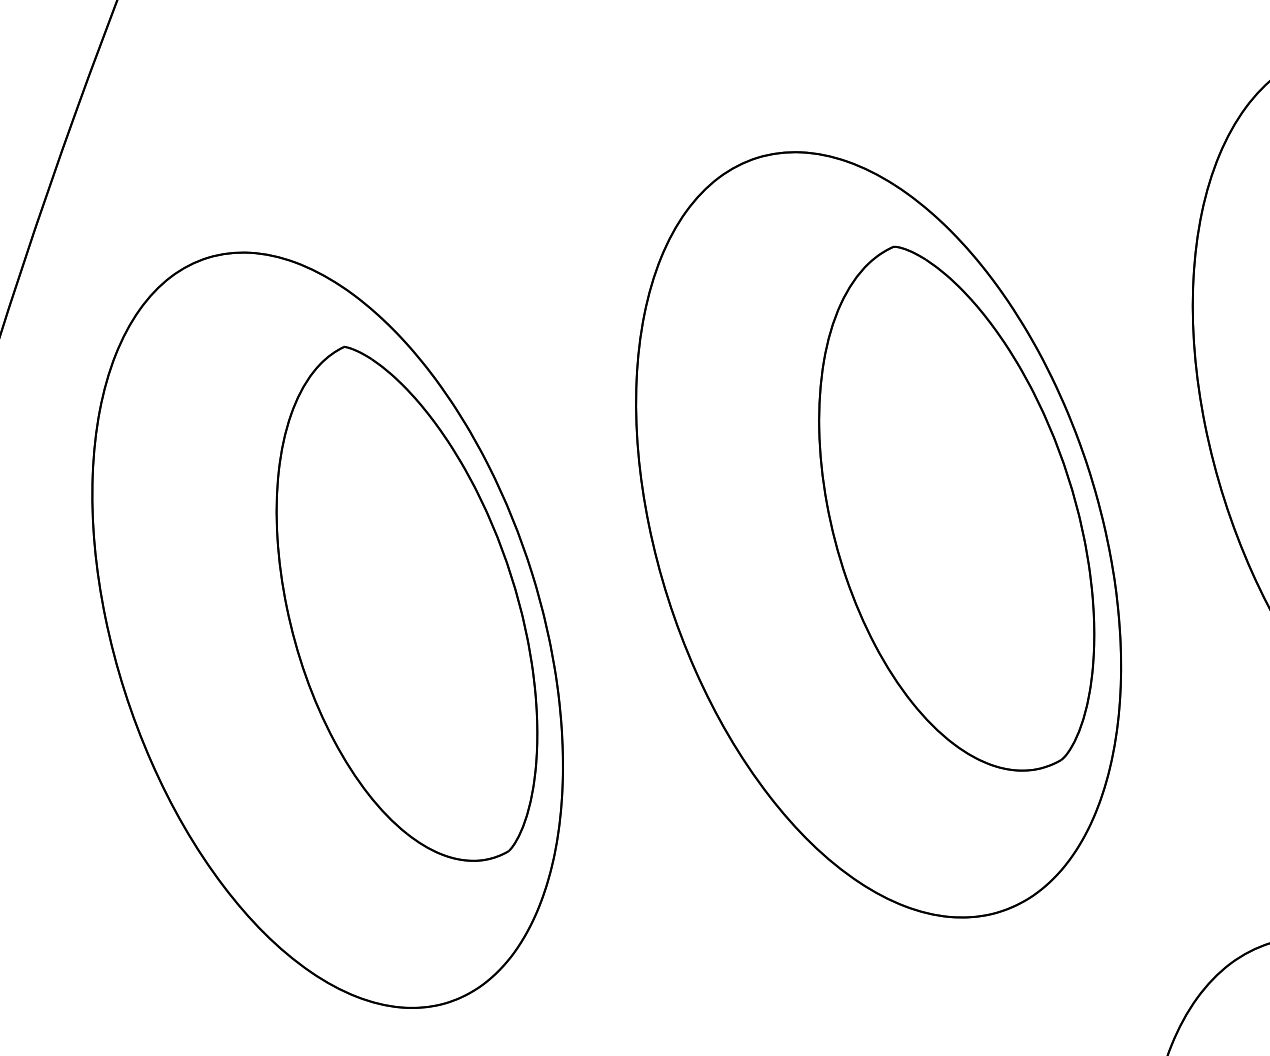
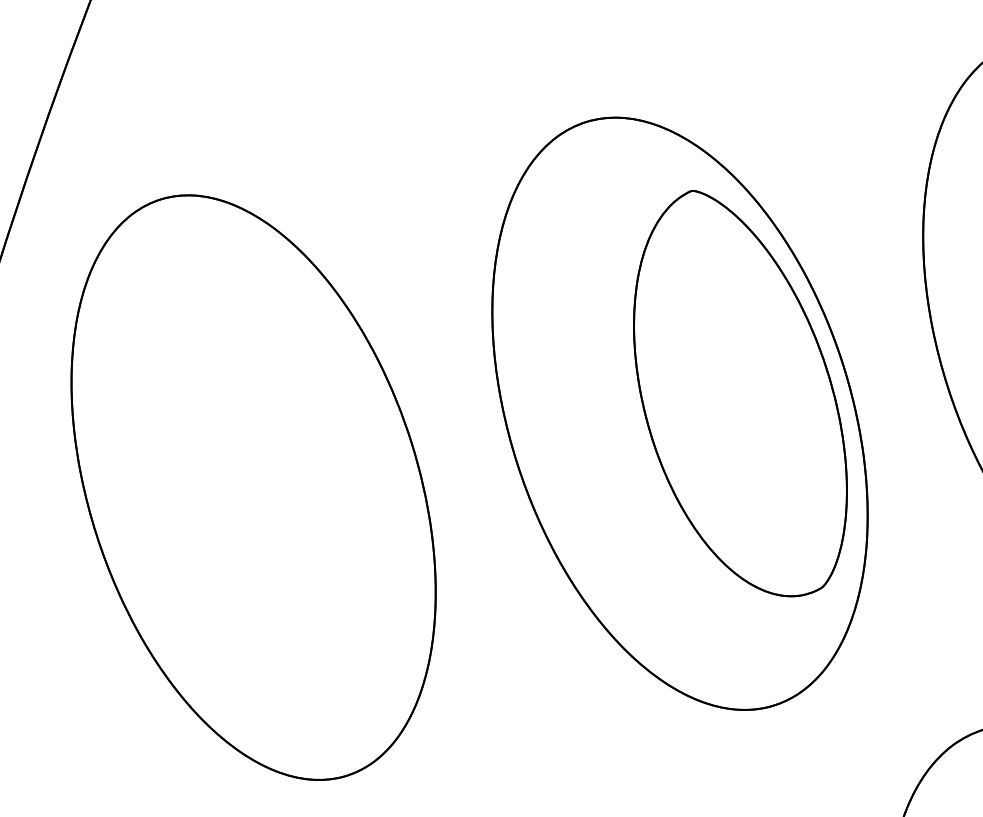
part: (406, 602) -> (314, 466), removed

